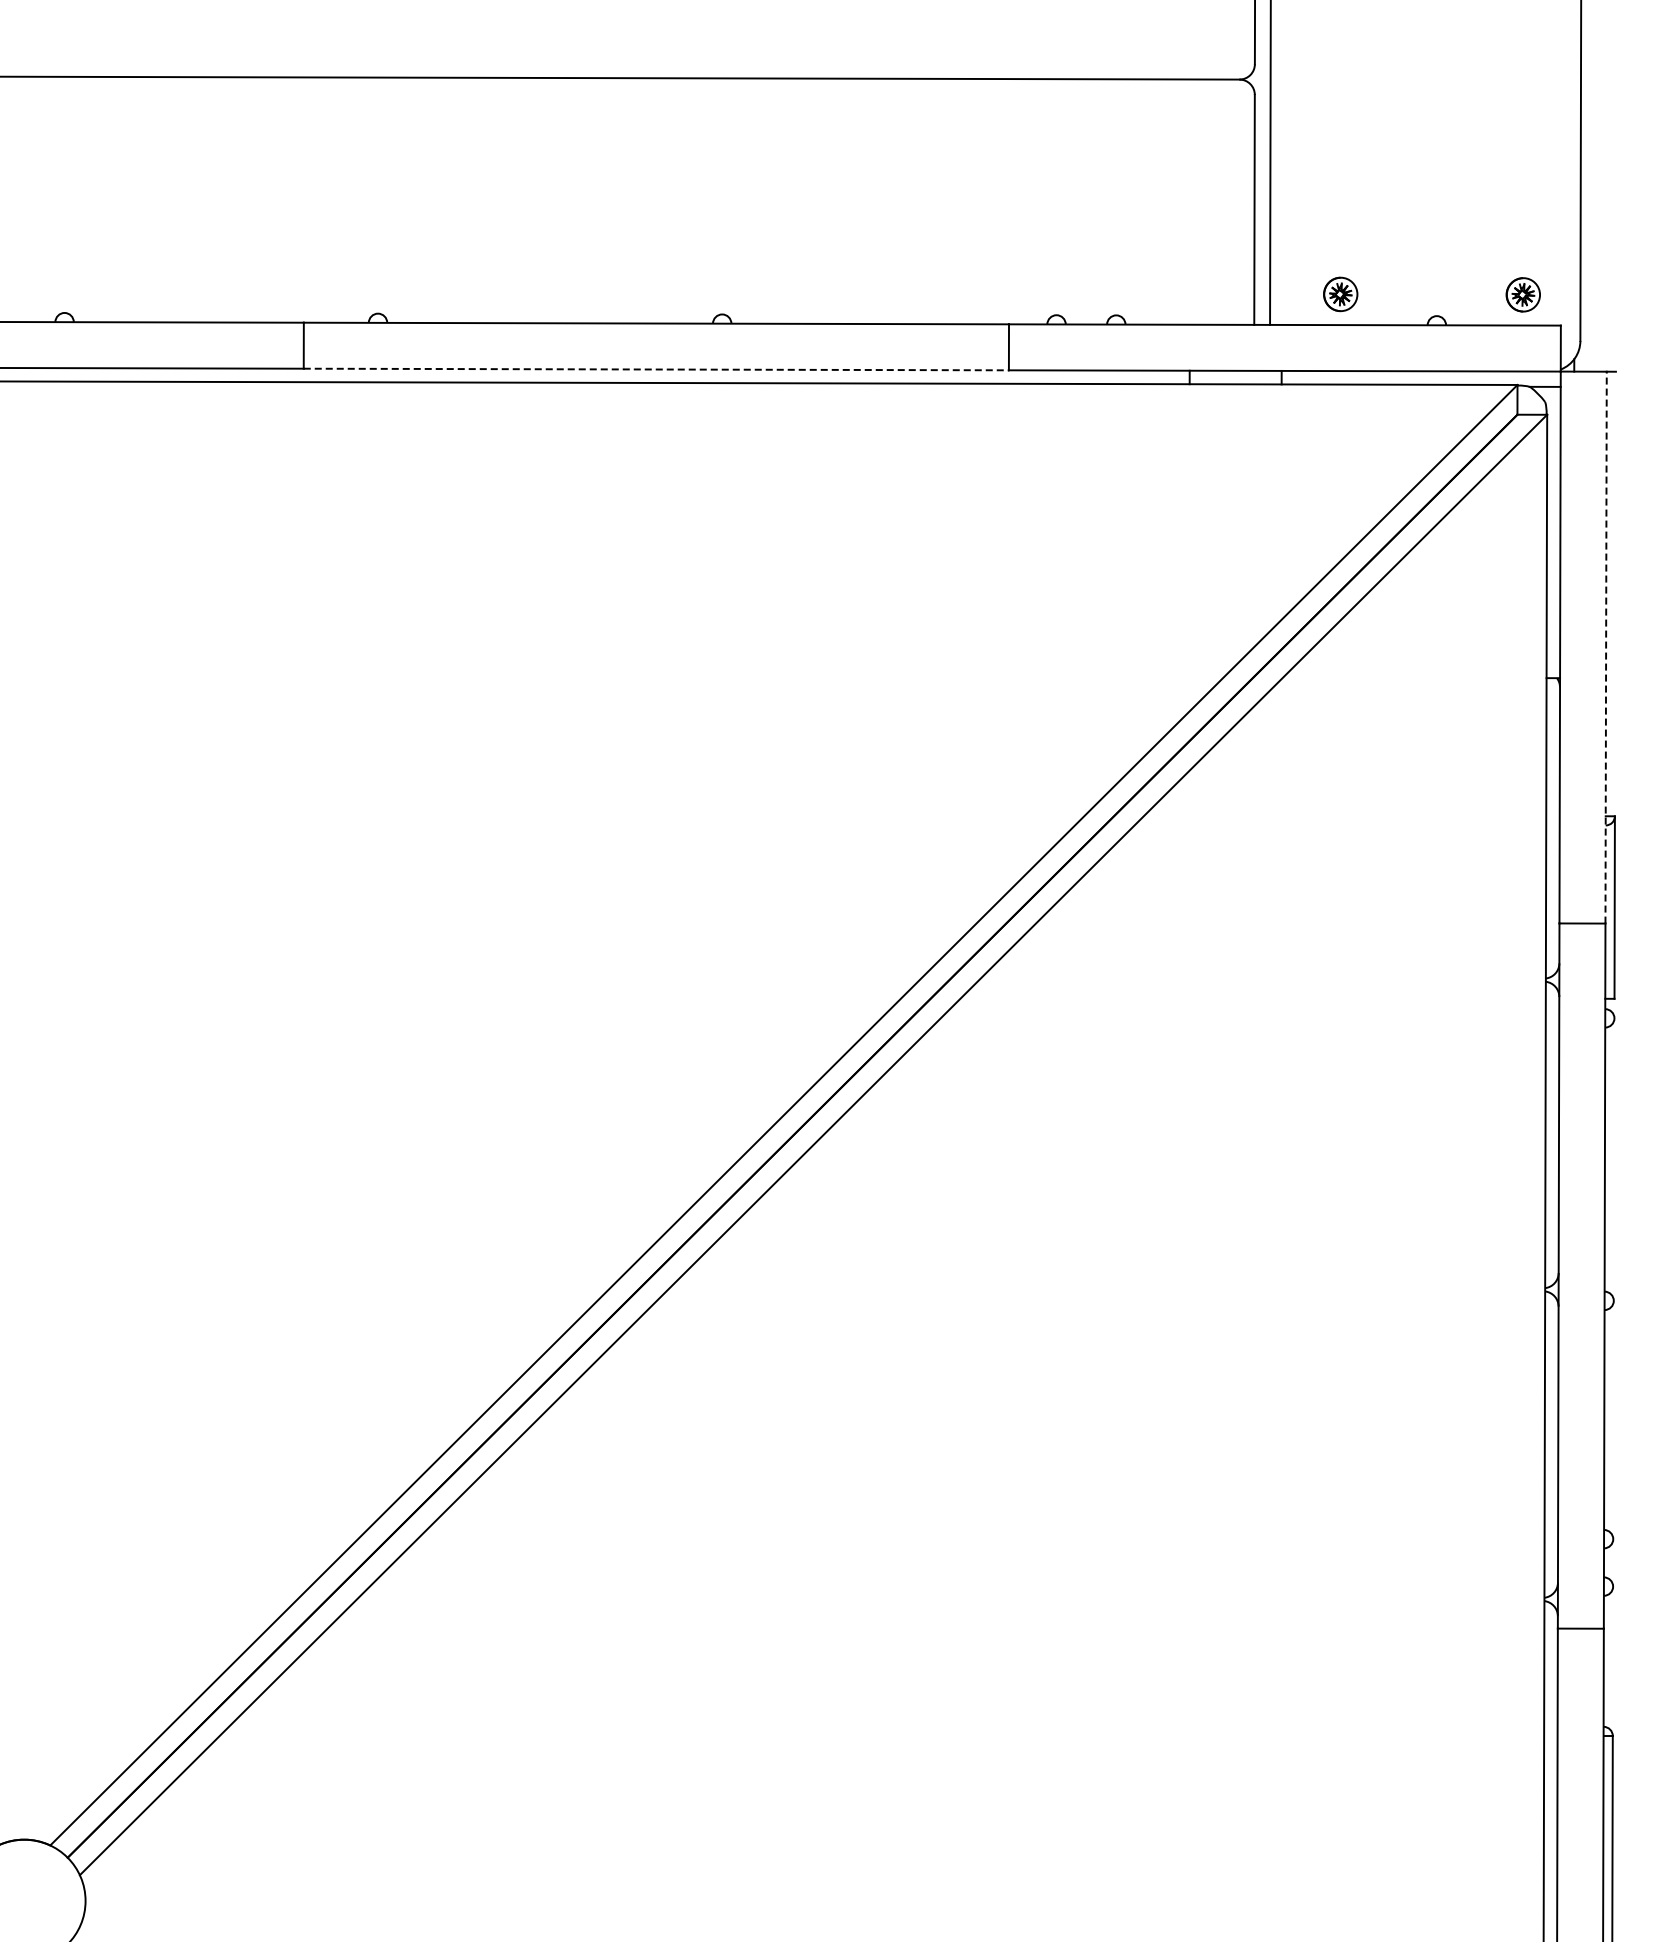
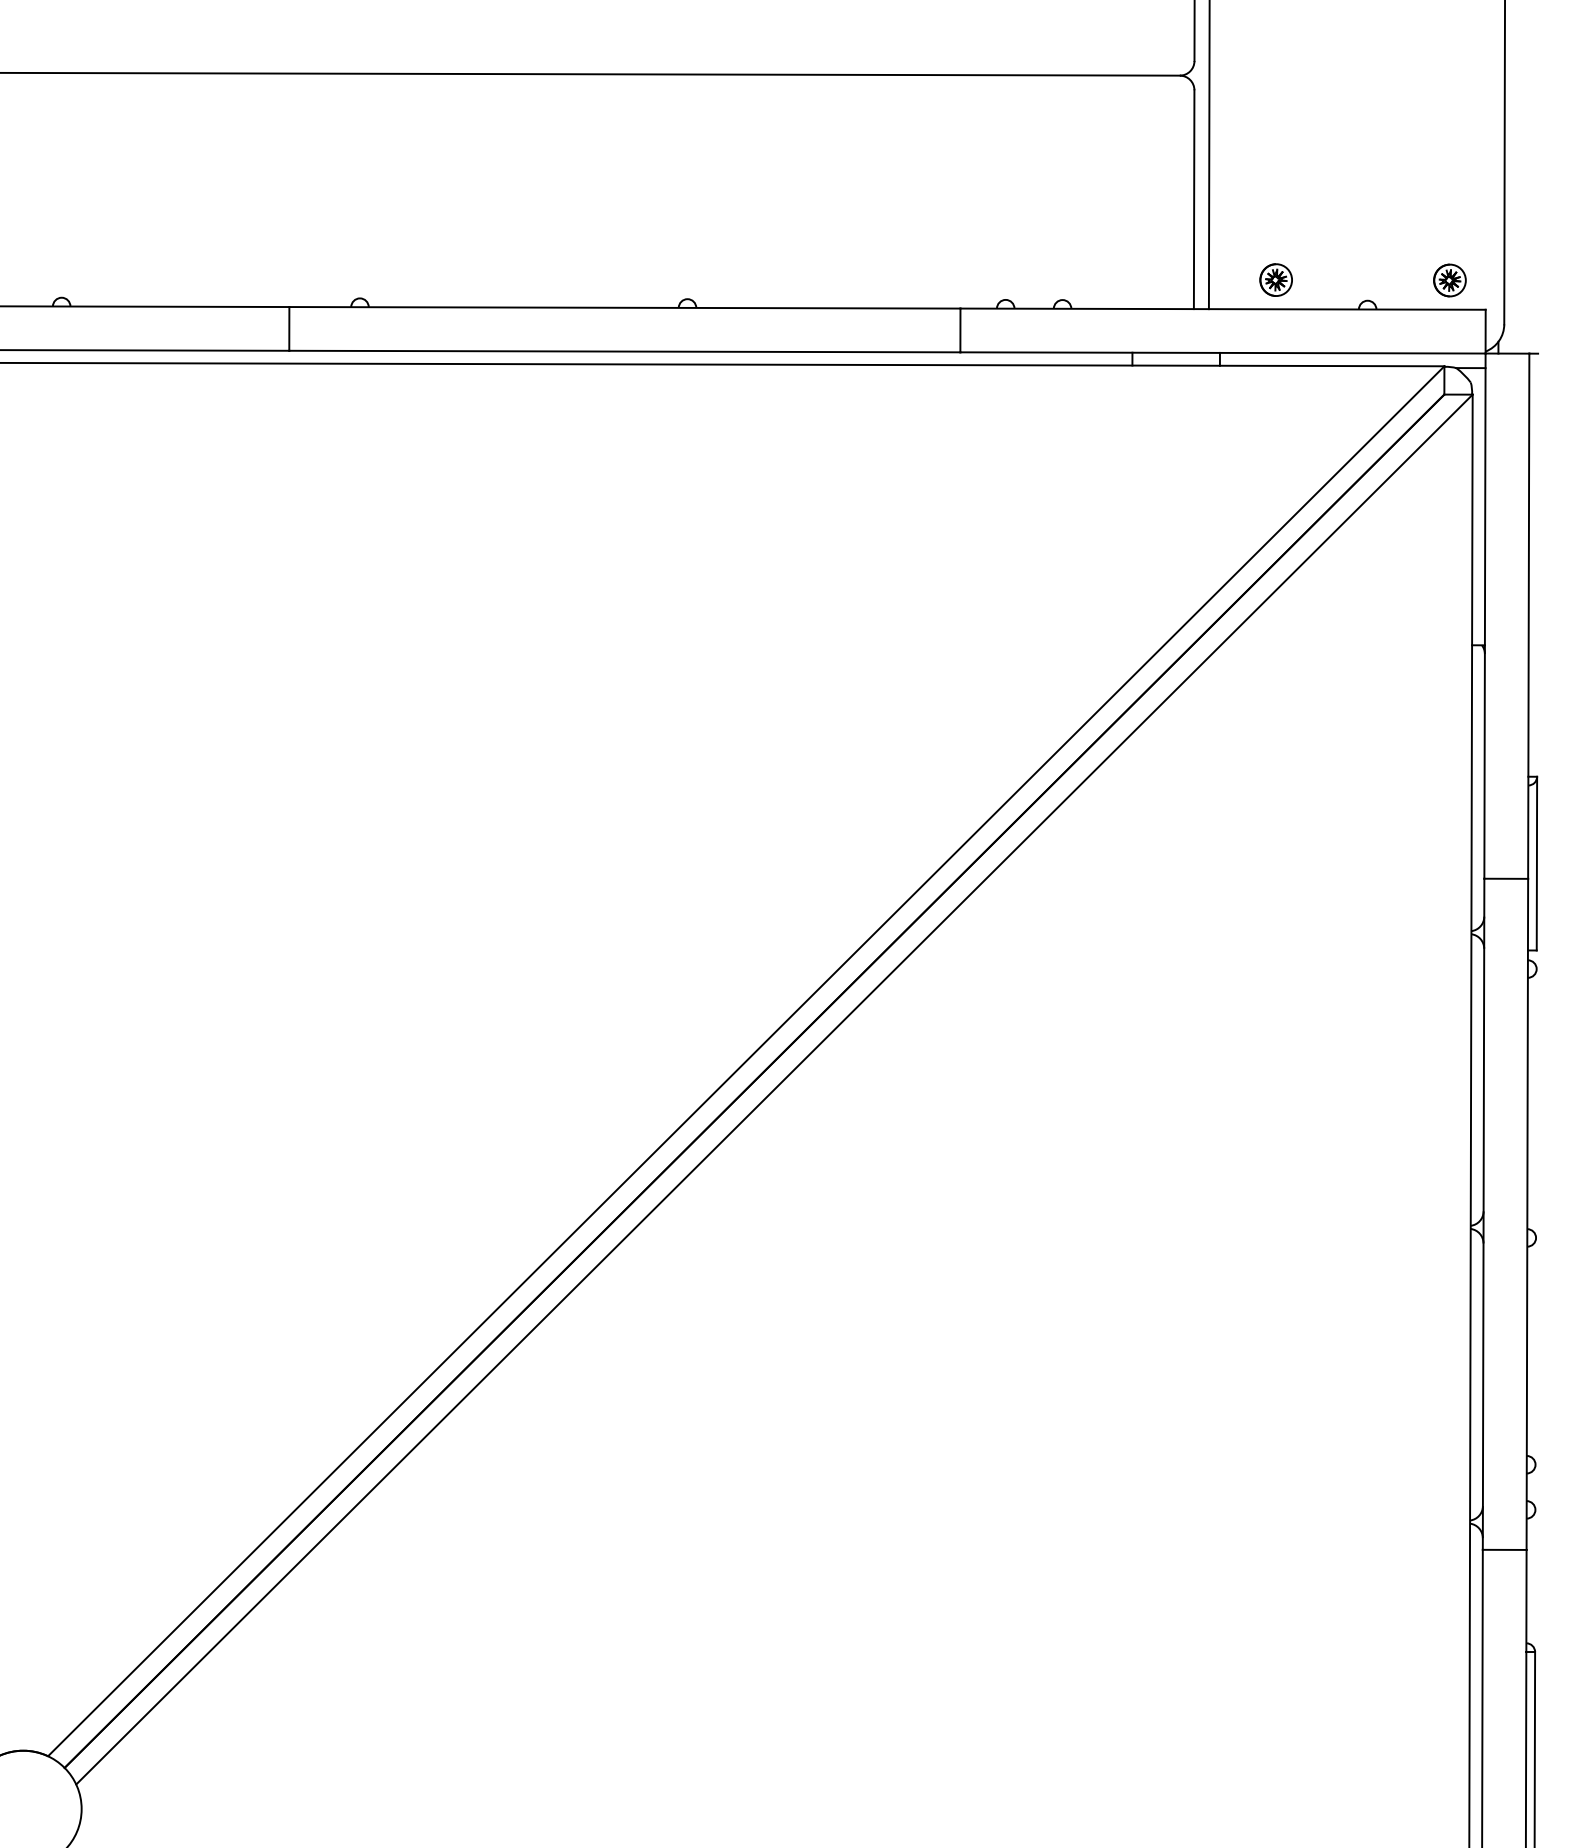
line: (656, 369) -> (625, 351), dashed -> solid
line: (1606, 647) -> (1529, 616), dashed -> solid

